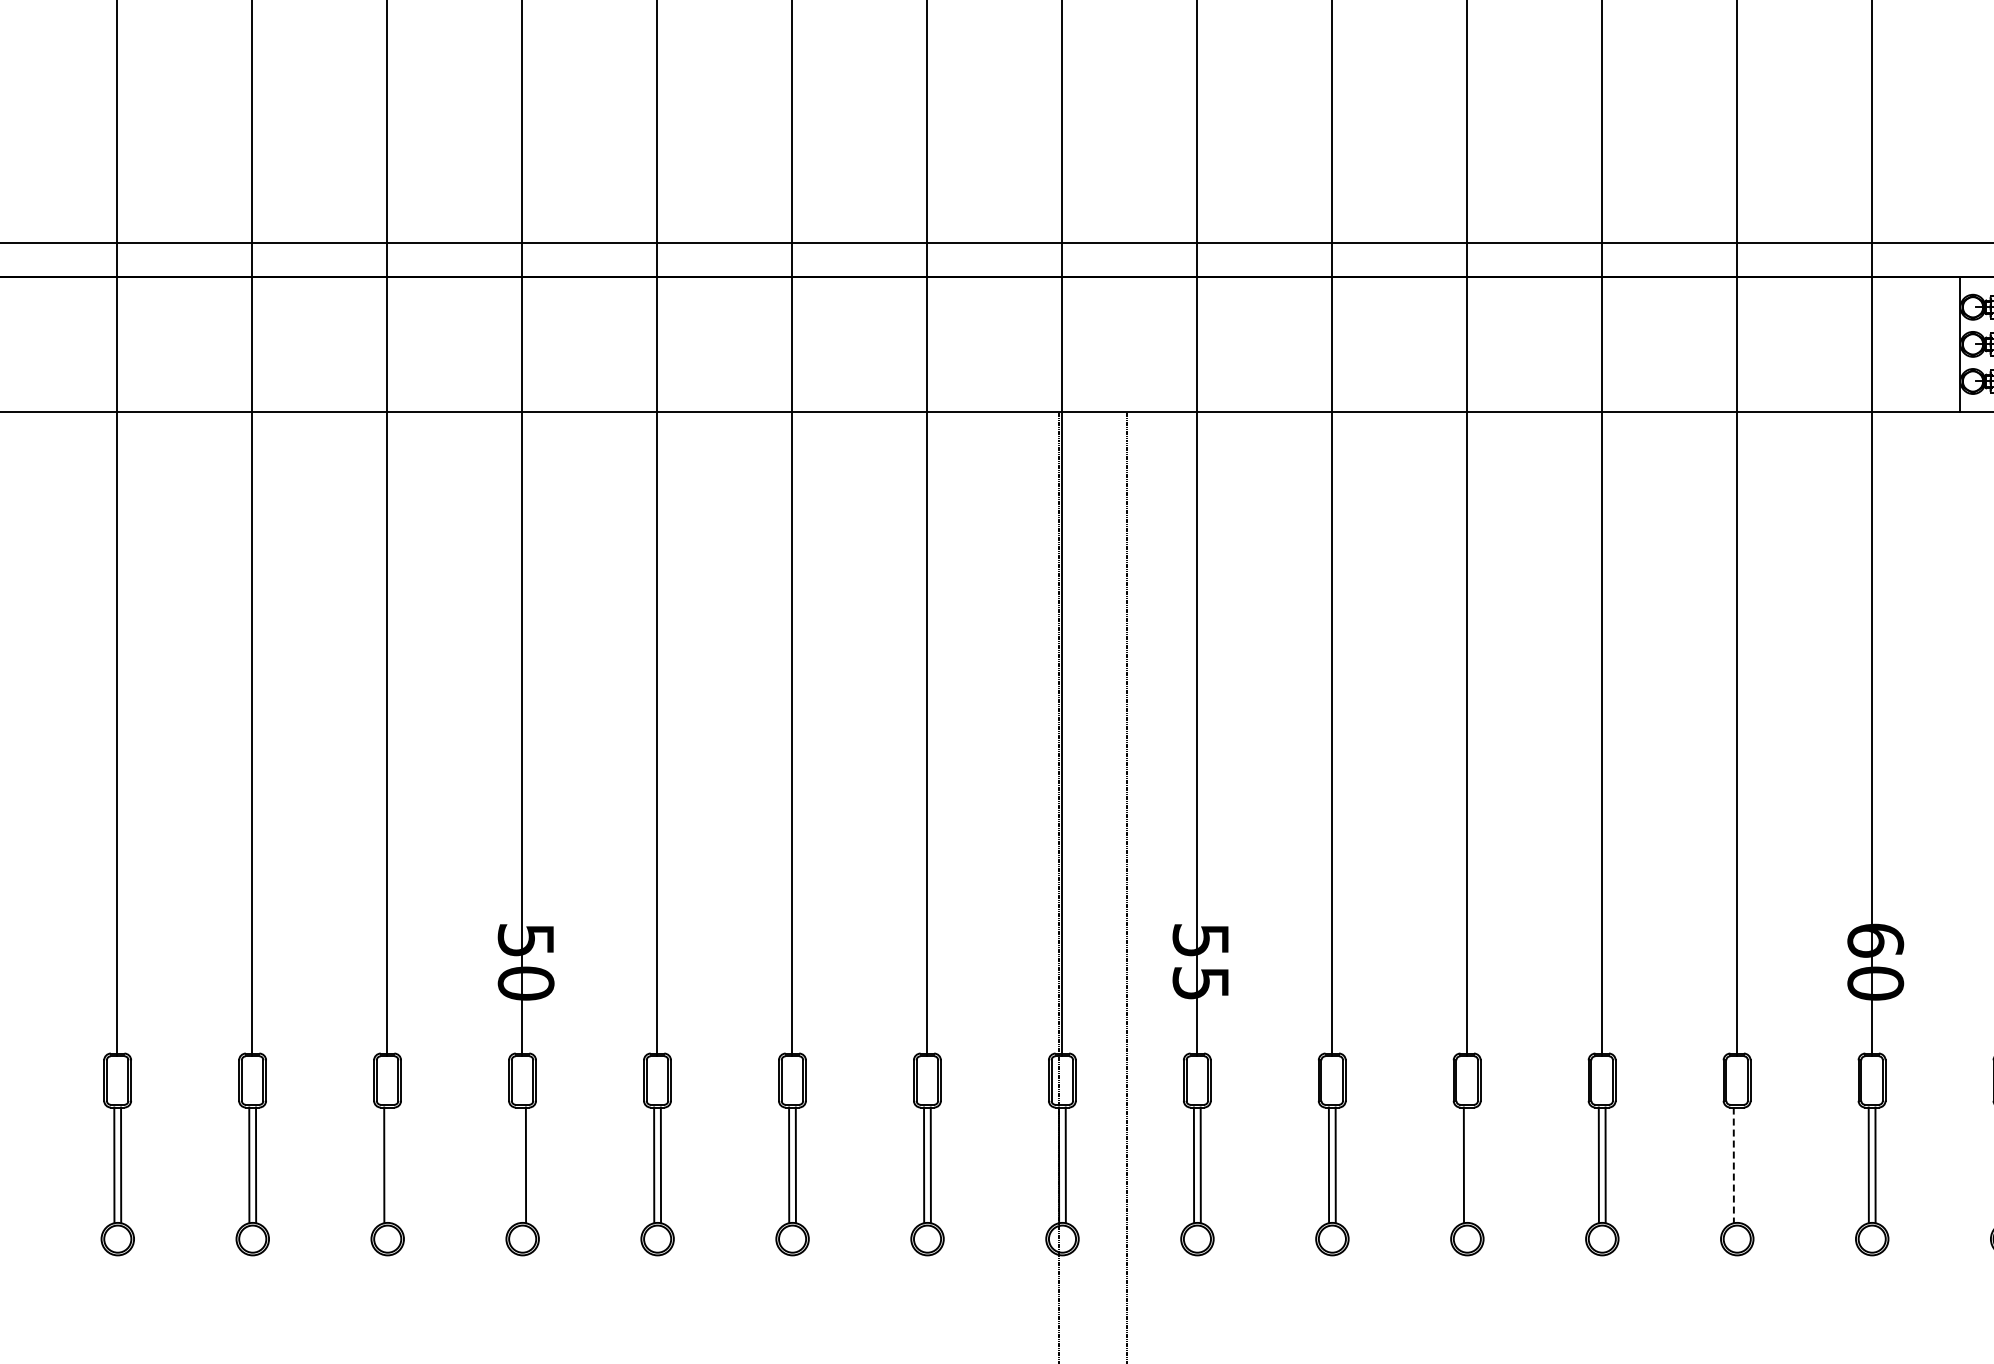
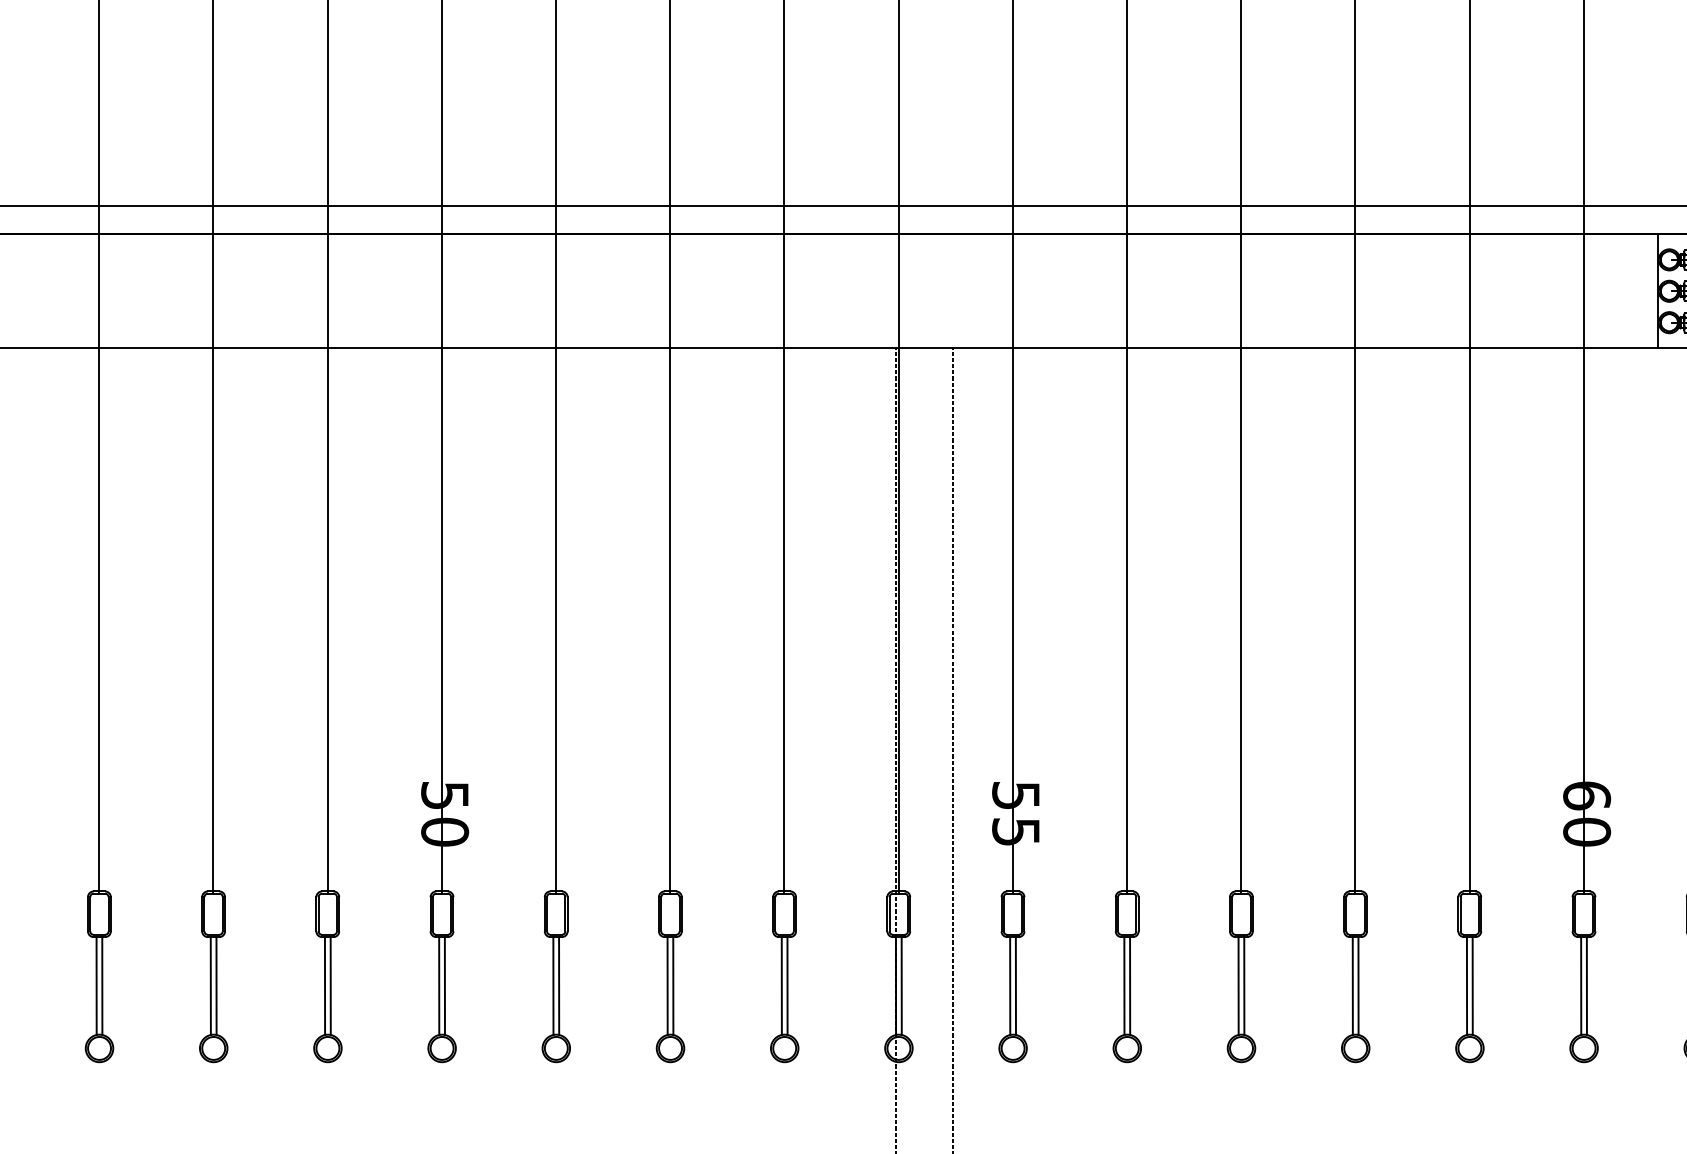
line: (390, 1165) -> (330, 986), added
line: (519, 1165) -> (439, 986), added
line: (1470, 1165) -> (1244, 986), added
line: (1733, 1165) -> (1466, 986), dashed -> solid
line: (1740, 1165) -> (1472, 986), added

